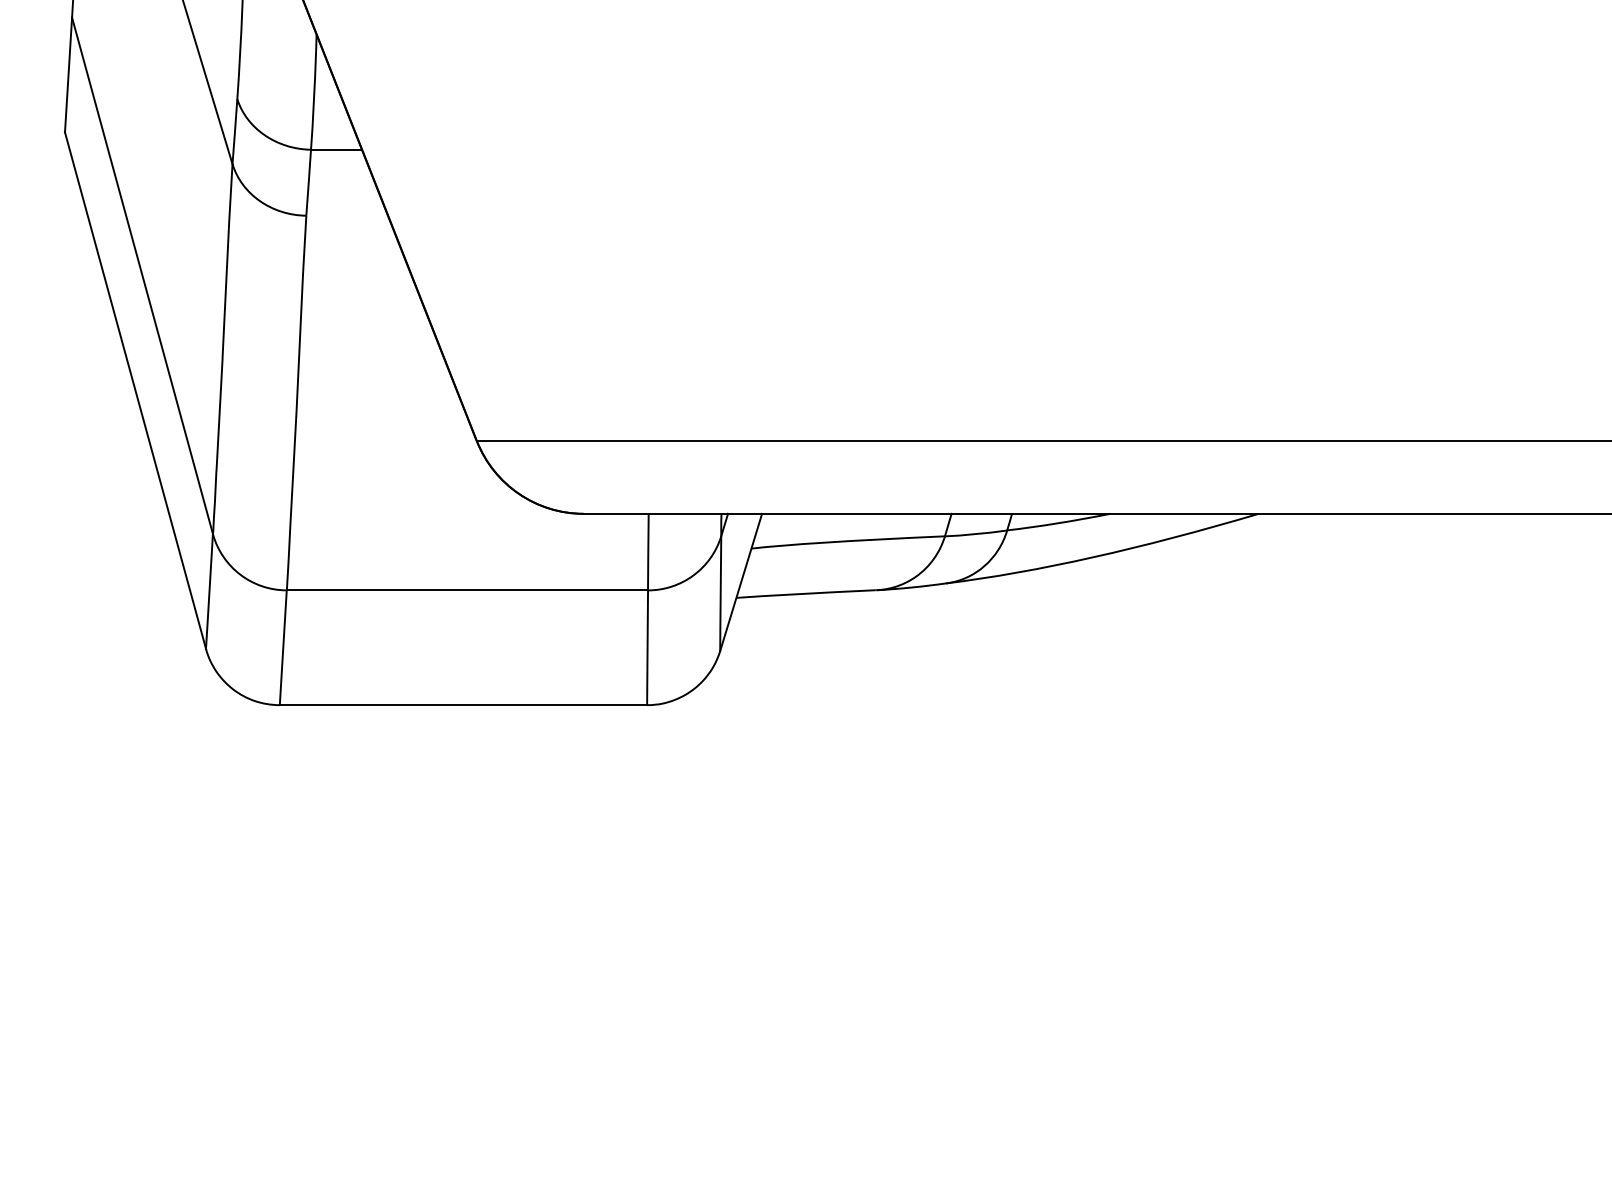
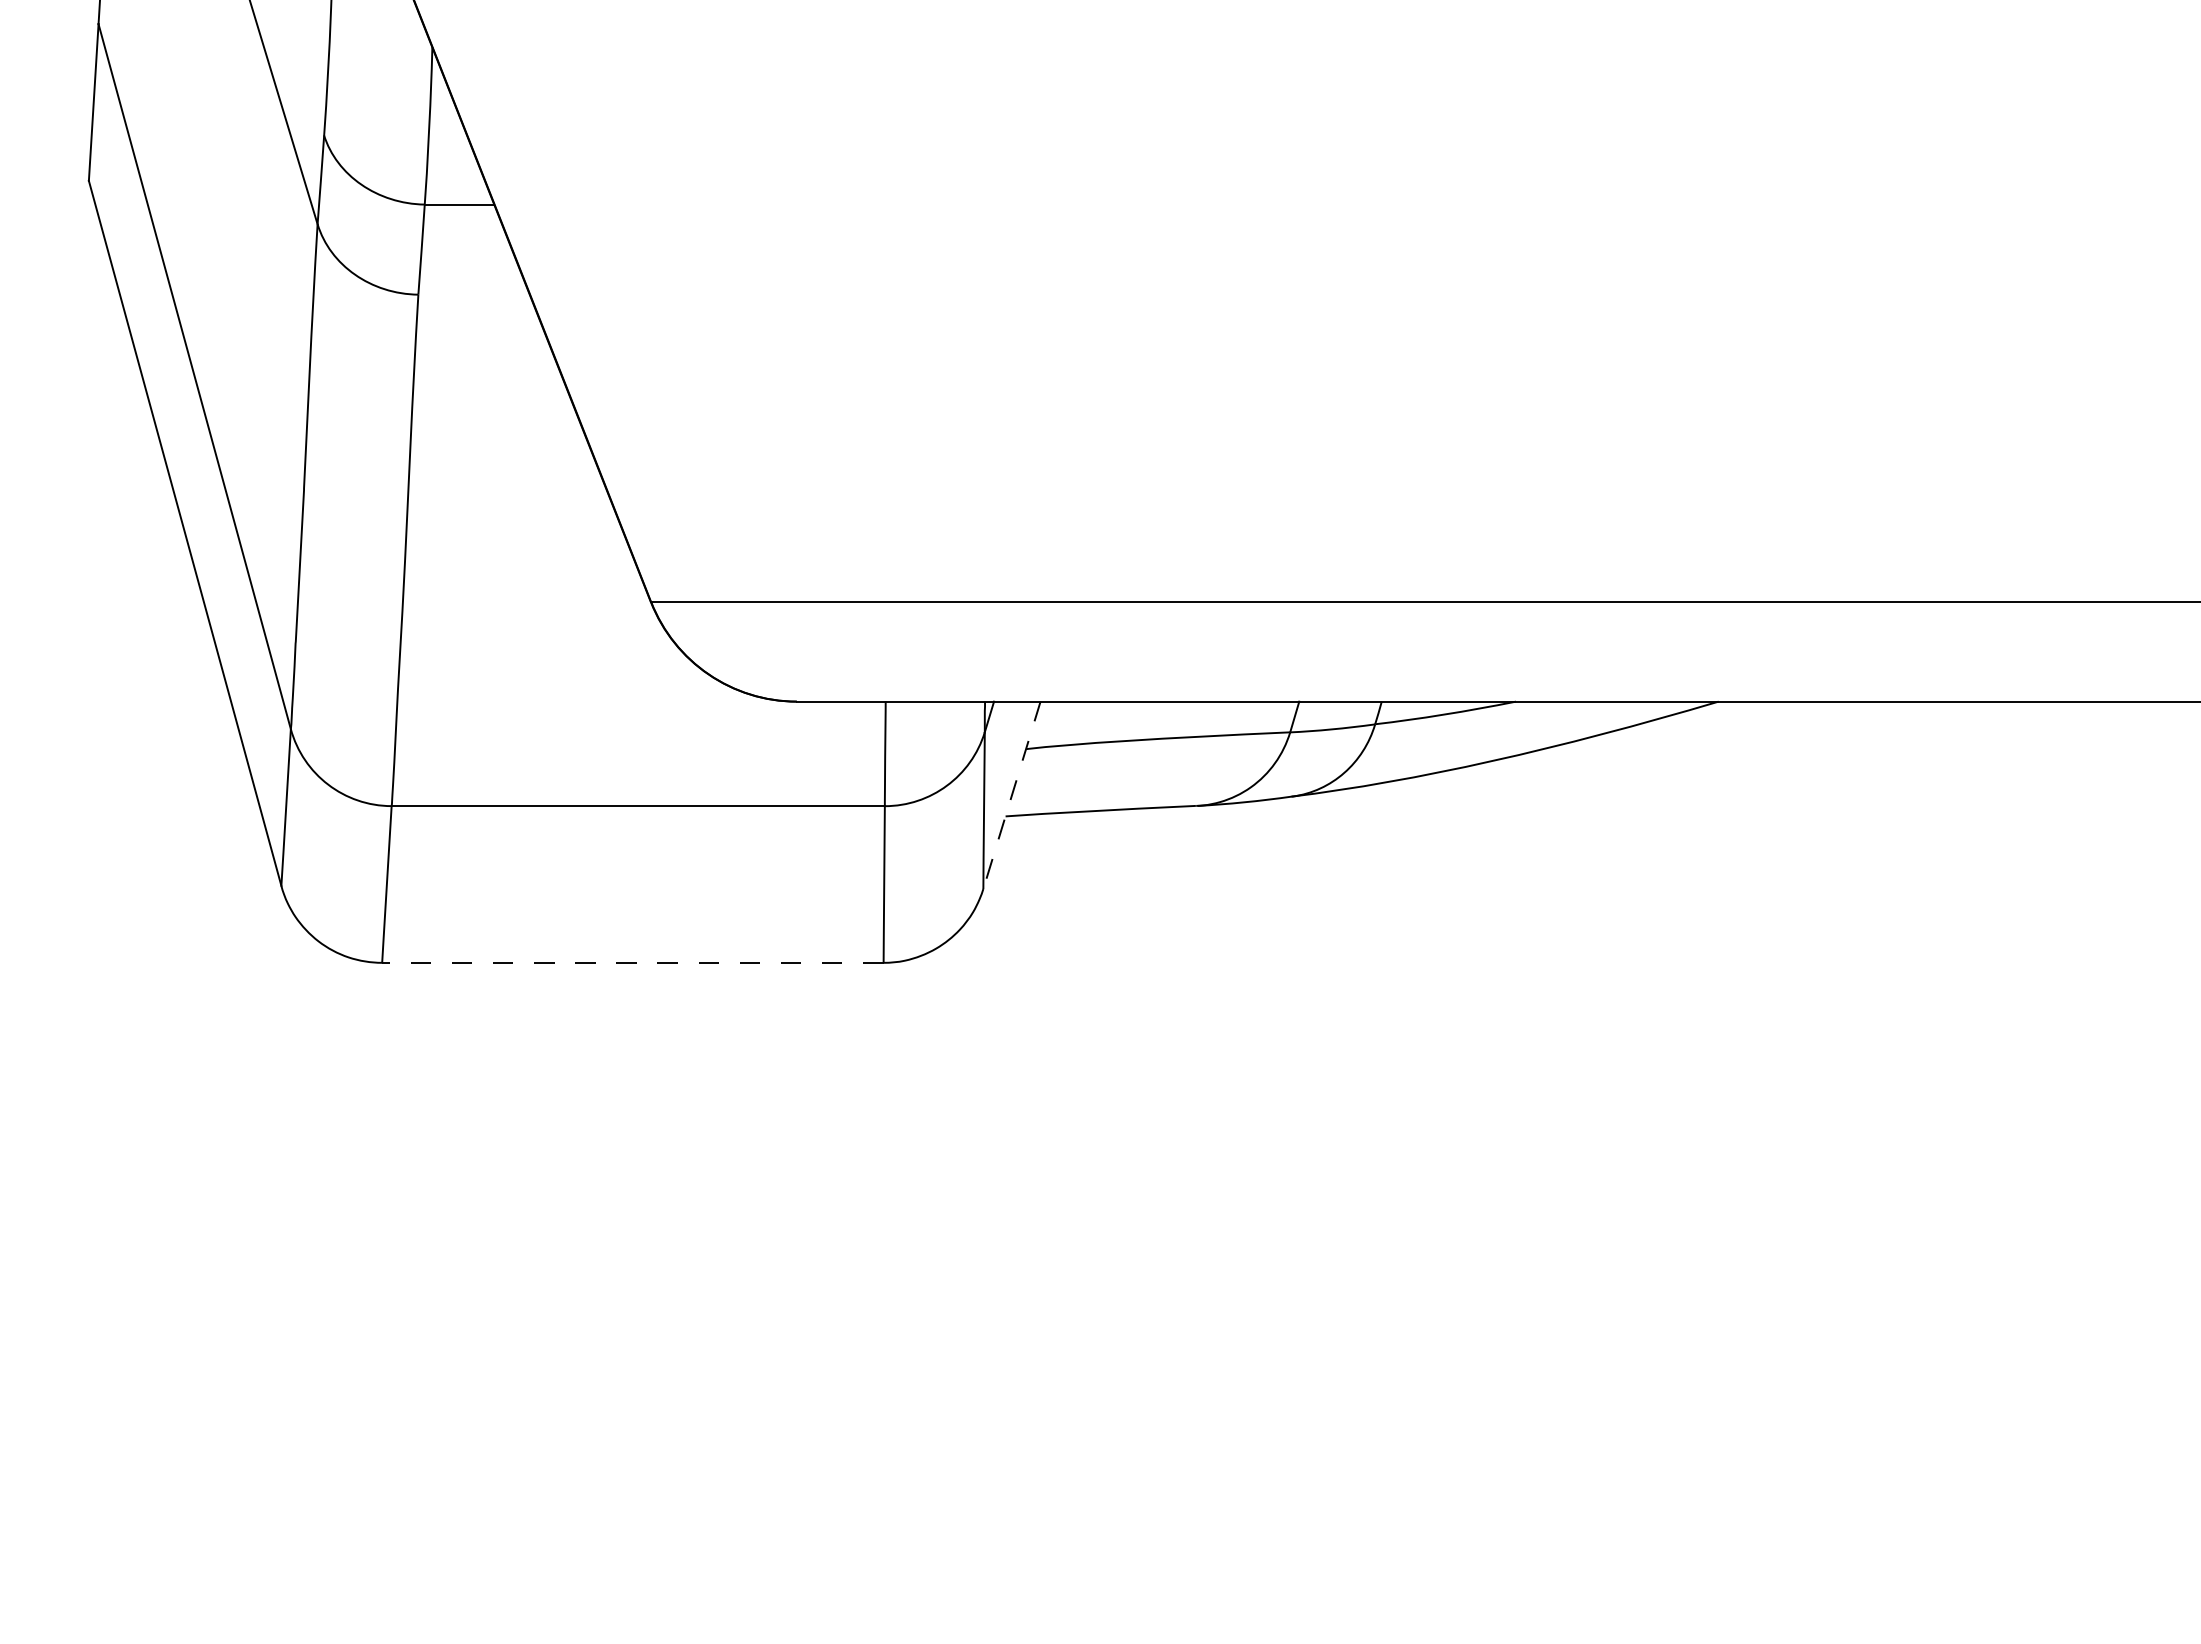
line: (740, 582) -> (1011, 795), solid -> dashed
line: (463, 704) -> (632, 962), solid -> dashed

